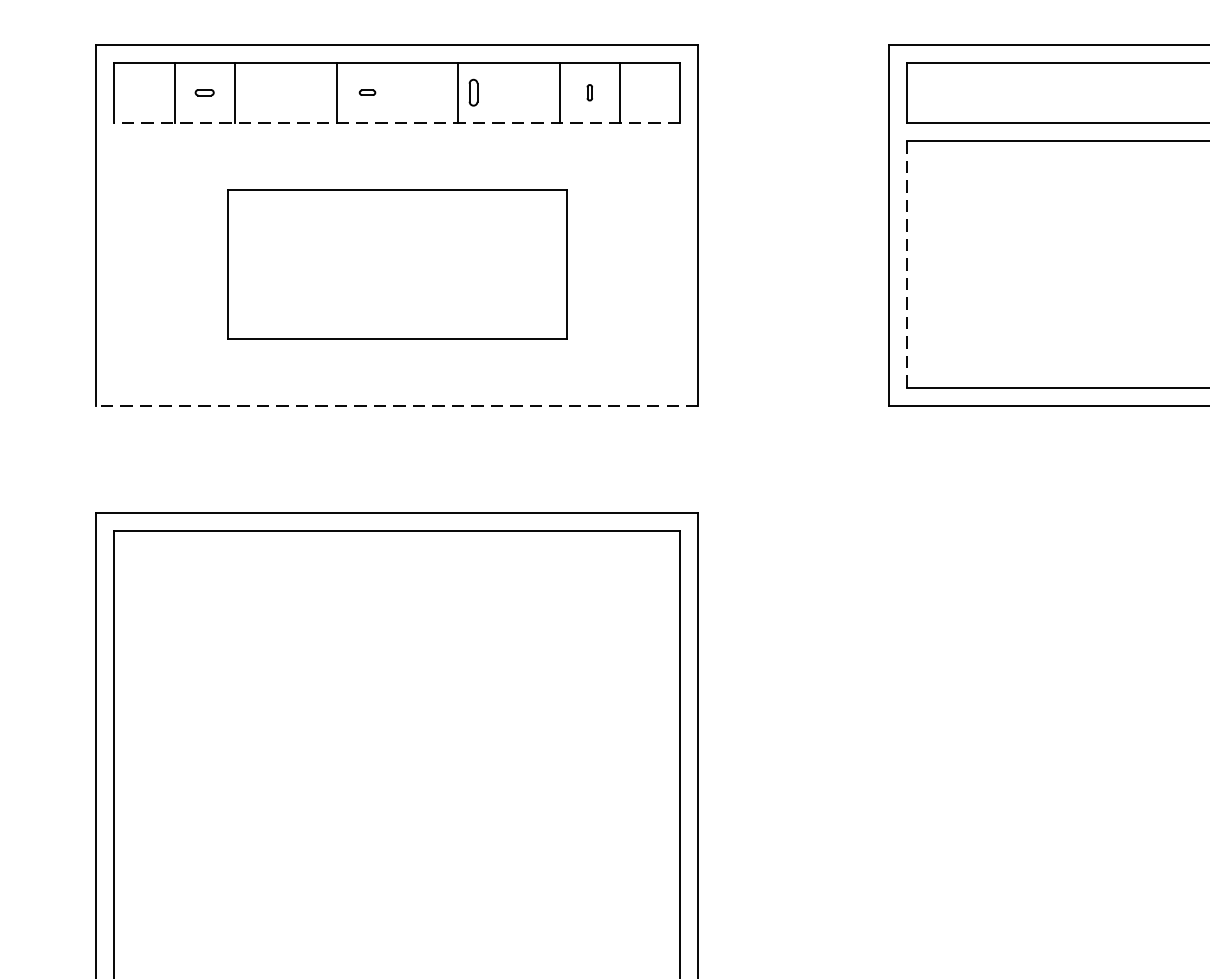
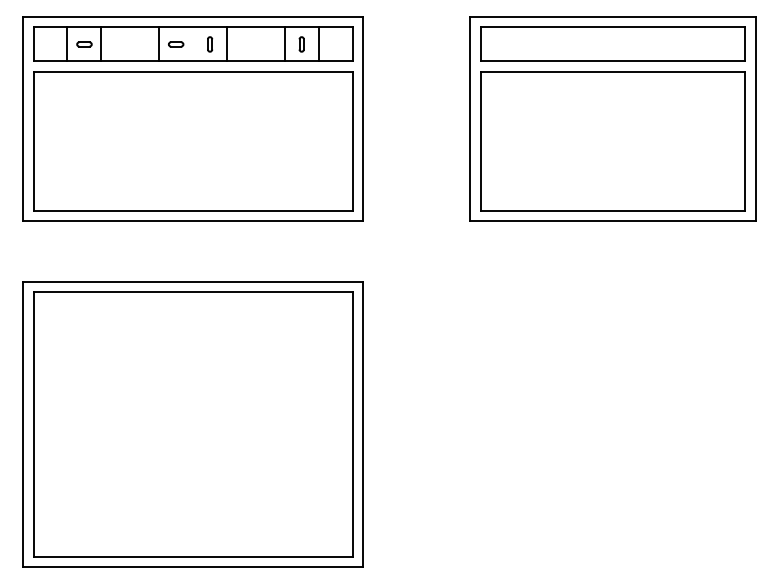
part: (204, 92) -> (84, 44), size x1.43
part: (367, 92) -> (176, 44), size x1.67
part: (474, 92) -> (210, 44), moved
part: (589, 92) -> (301, 44), size x1.67
line: (398, 122) -> (193, 61), dashed -> solid
part: (398, 264) -> (193, 141), size x1.67
line: (907, 264) -> (480, 141), dashed -> solid
line: (398, 404) -> (193, 220), dashed -> solid

